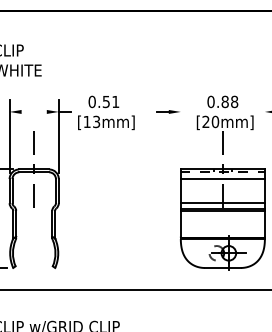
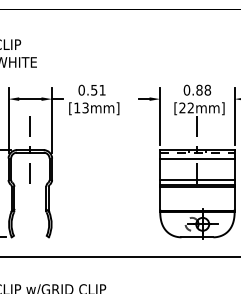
line: (33, 111) -> (29, 98), added
text: (215, 121) -> (190, 107), [20mm] -> [22mm]
line: (180, 131) -> (159, 116), added
line: (264, 131) -> (234, 116), added

